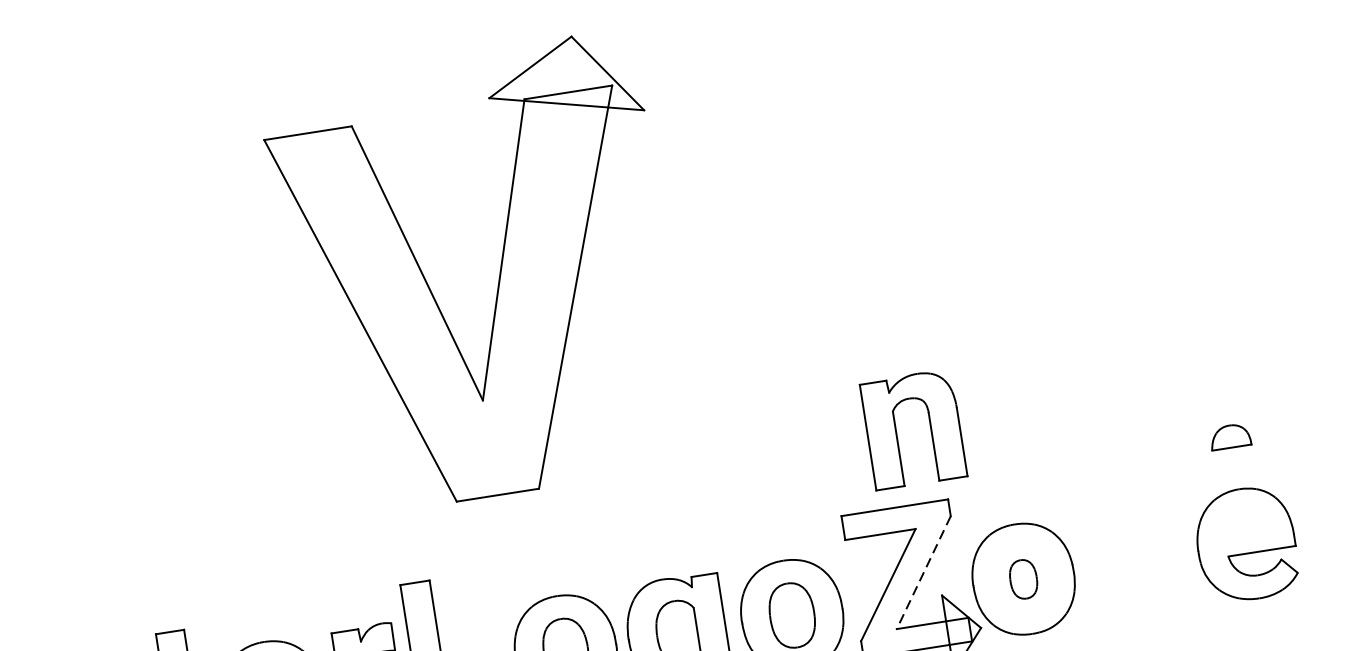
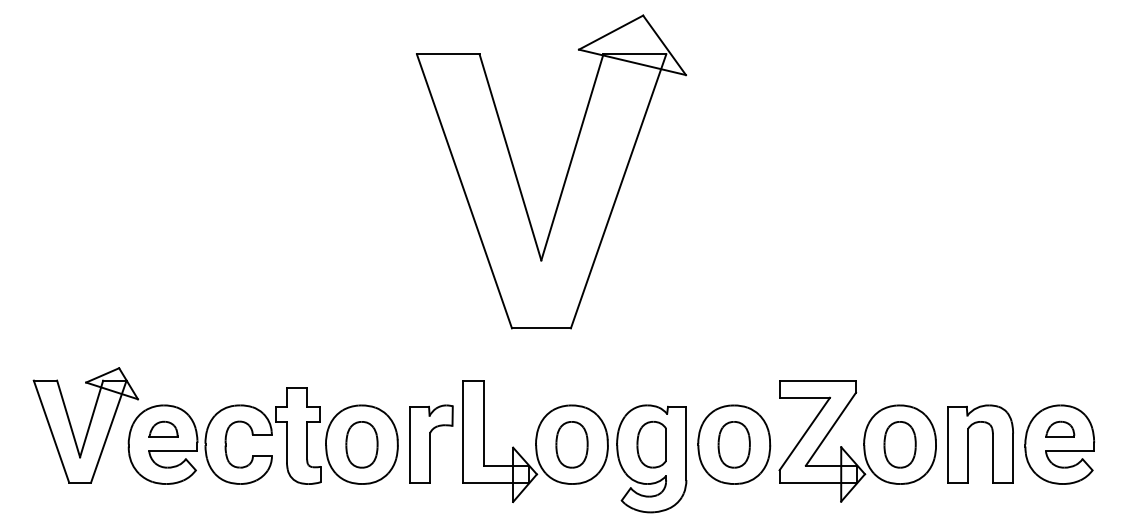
part: (896, 431) -> (968, 443), moved
part: (1230, 435) -> (1060, 428), moved
line: (923, 573) -> (830, 429), dashed -> solid
part: (1022, 578) -> (899, 444), size x1.67

